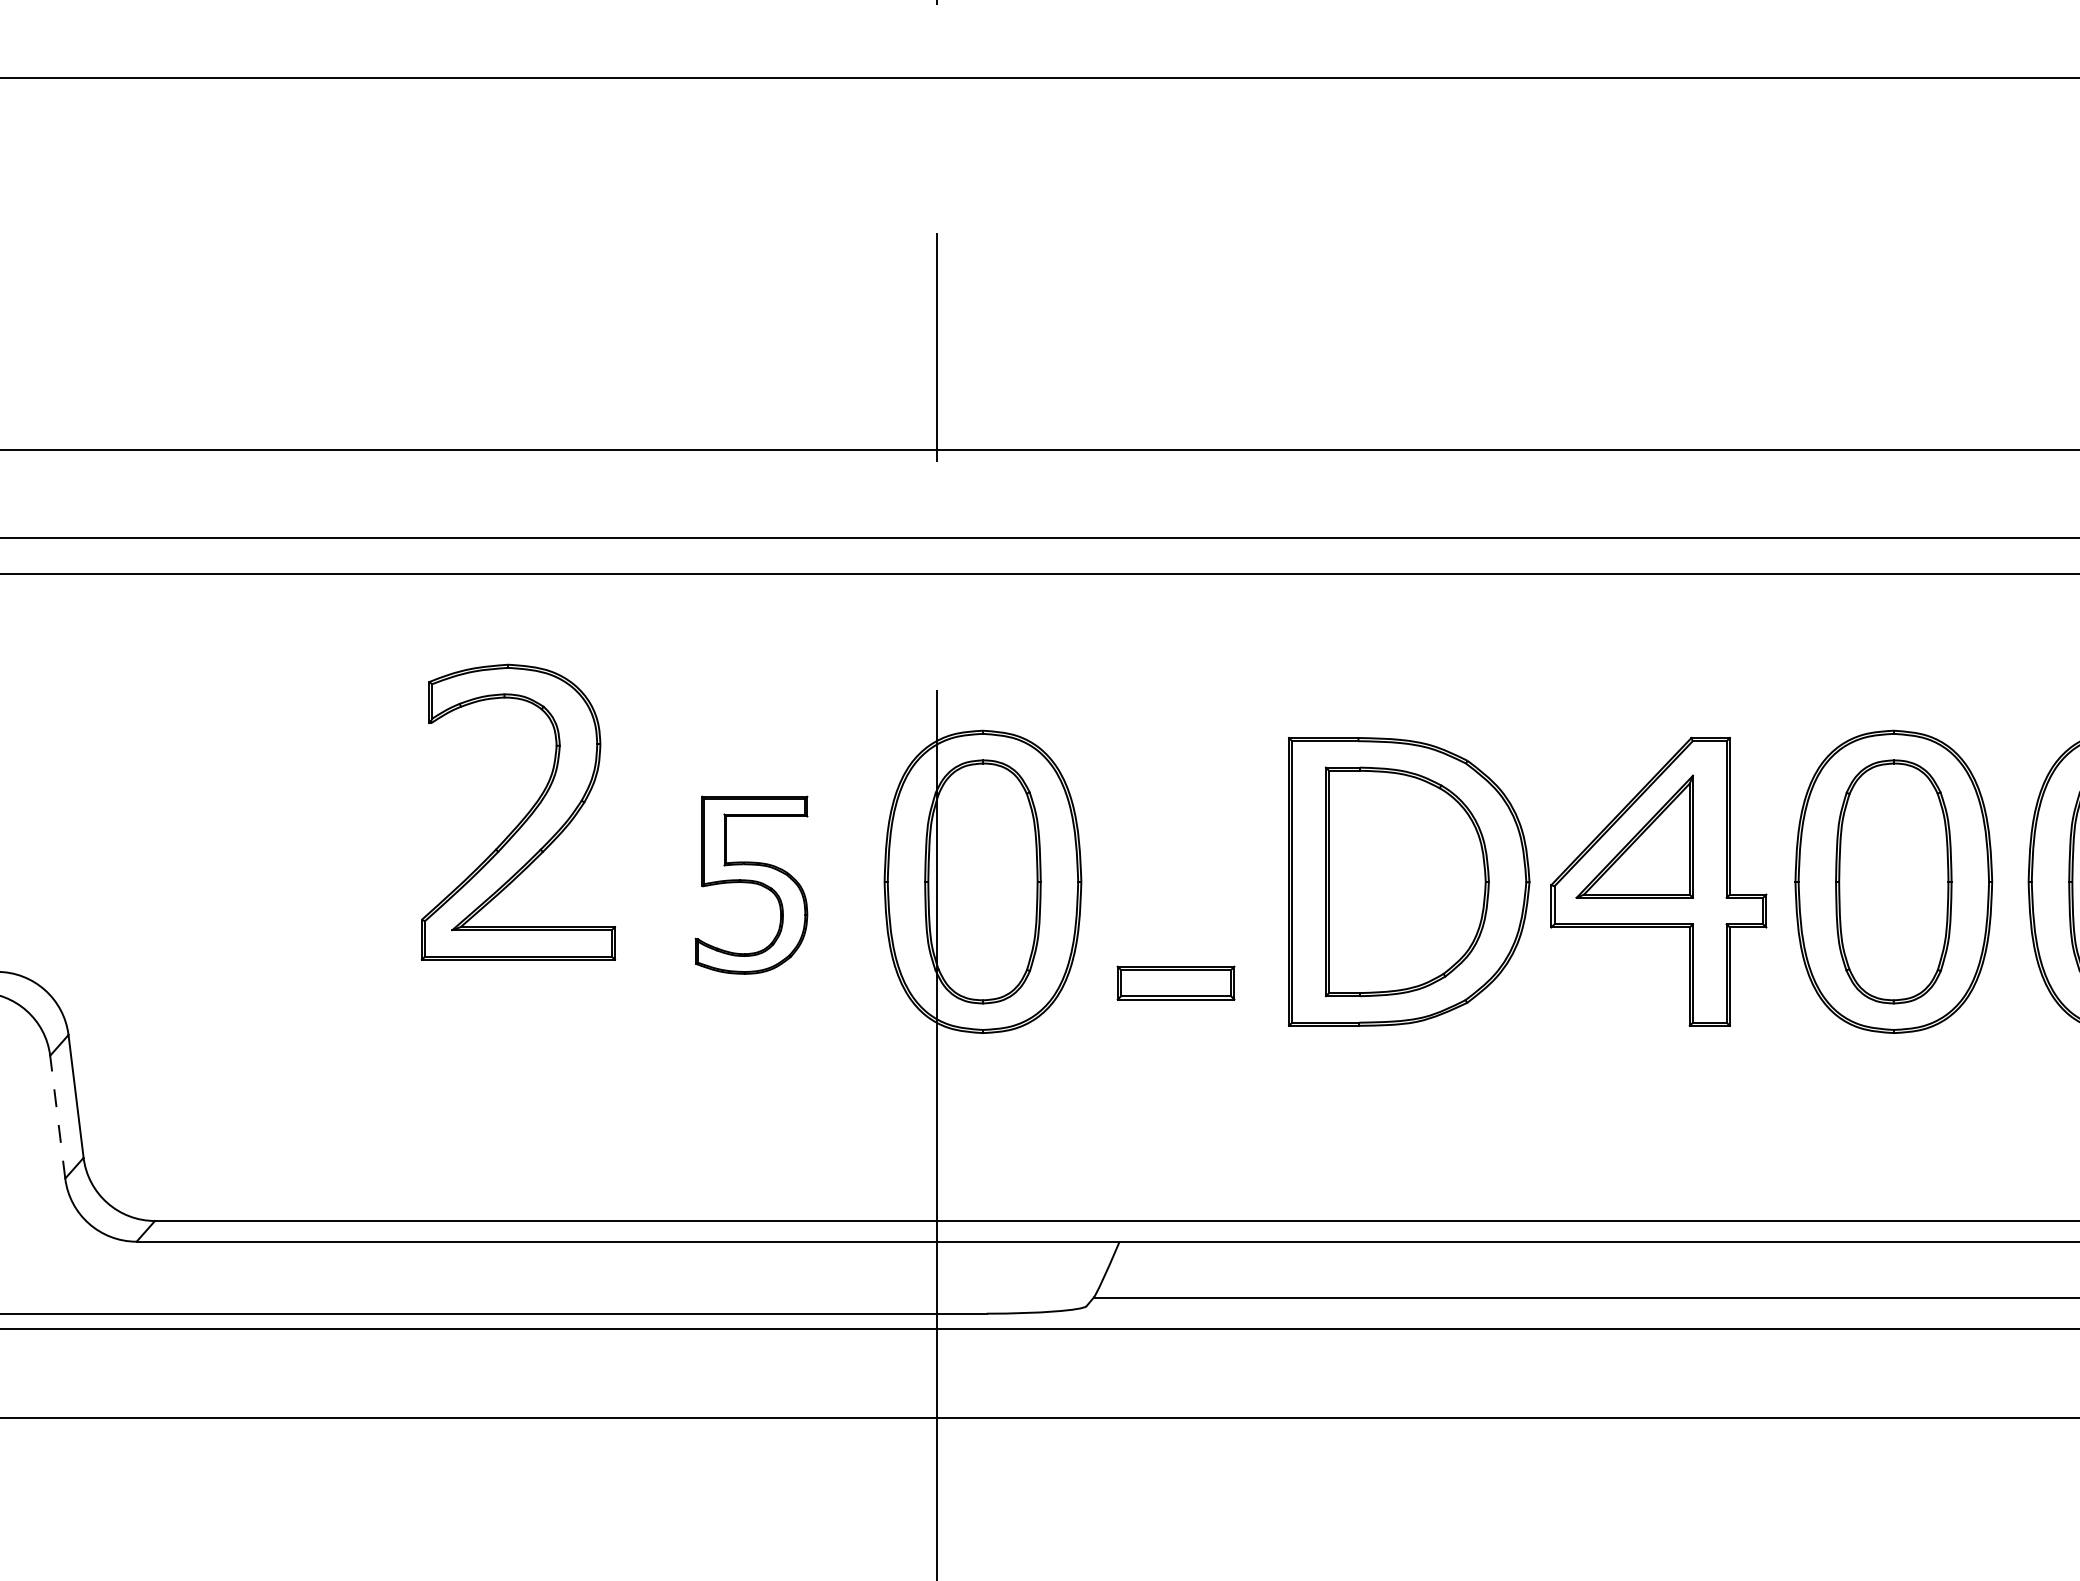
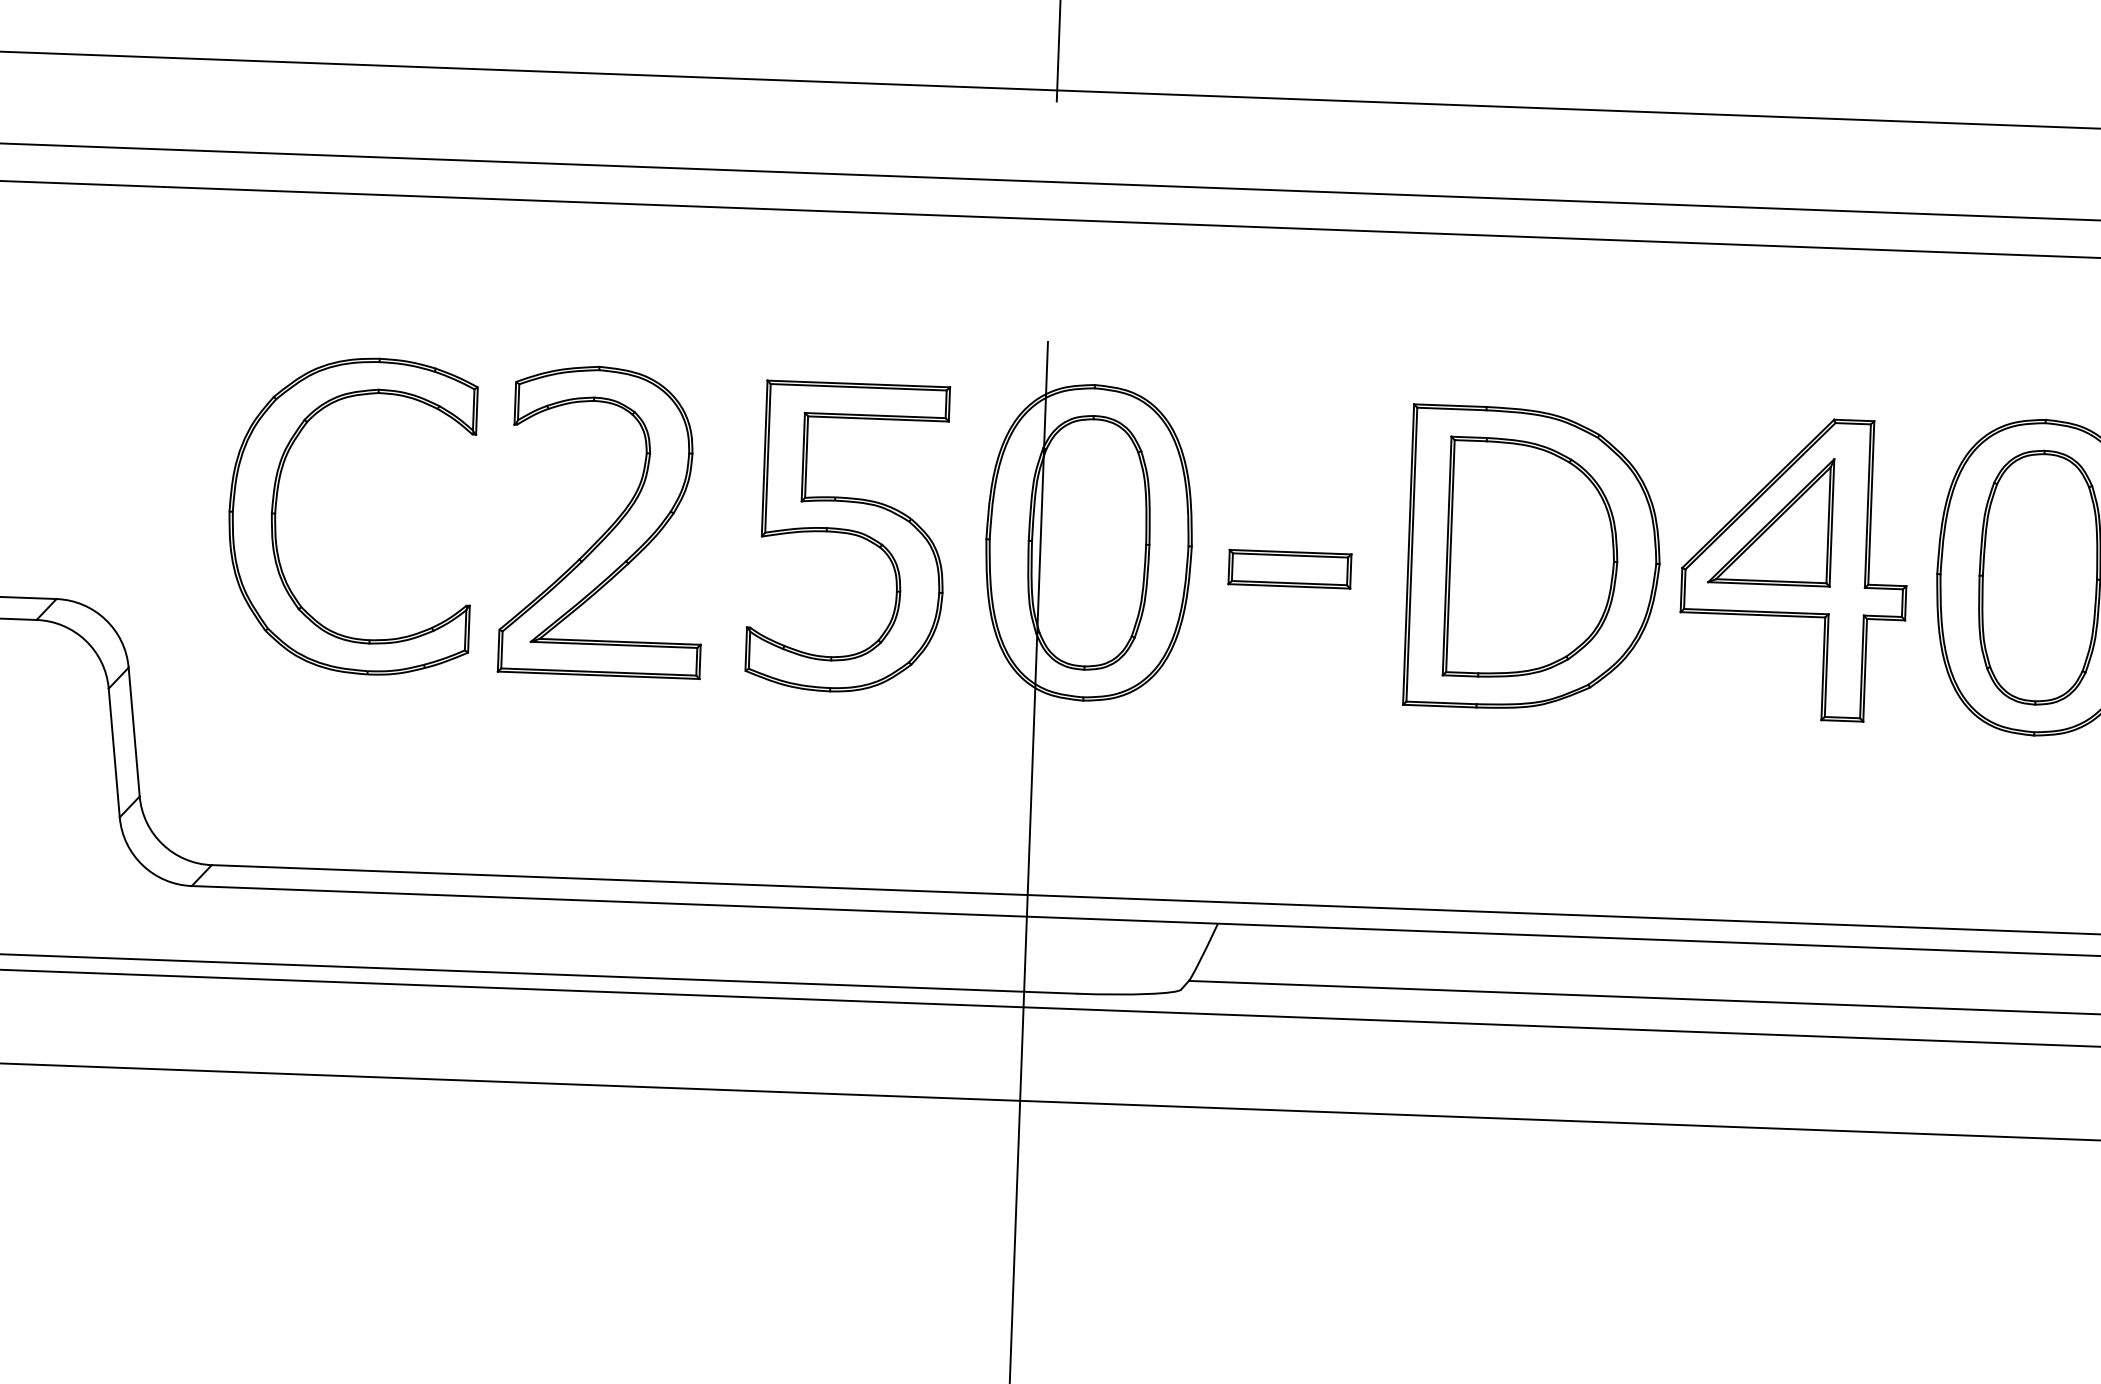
part: (523, 817) -> (609, 526), moved
part: (204, 881) -> (276, 512), added
part: (751, 884) -> (847, 536), size x1.67
part: (1175, 982) -> (1289, 568), moved
line: (57, 1117) -> (113, 753), dashed -> solid

